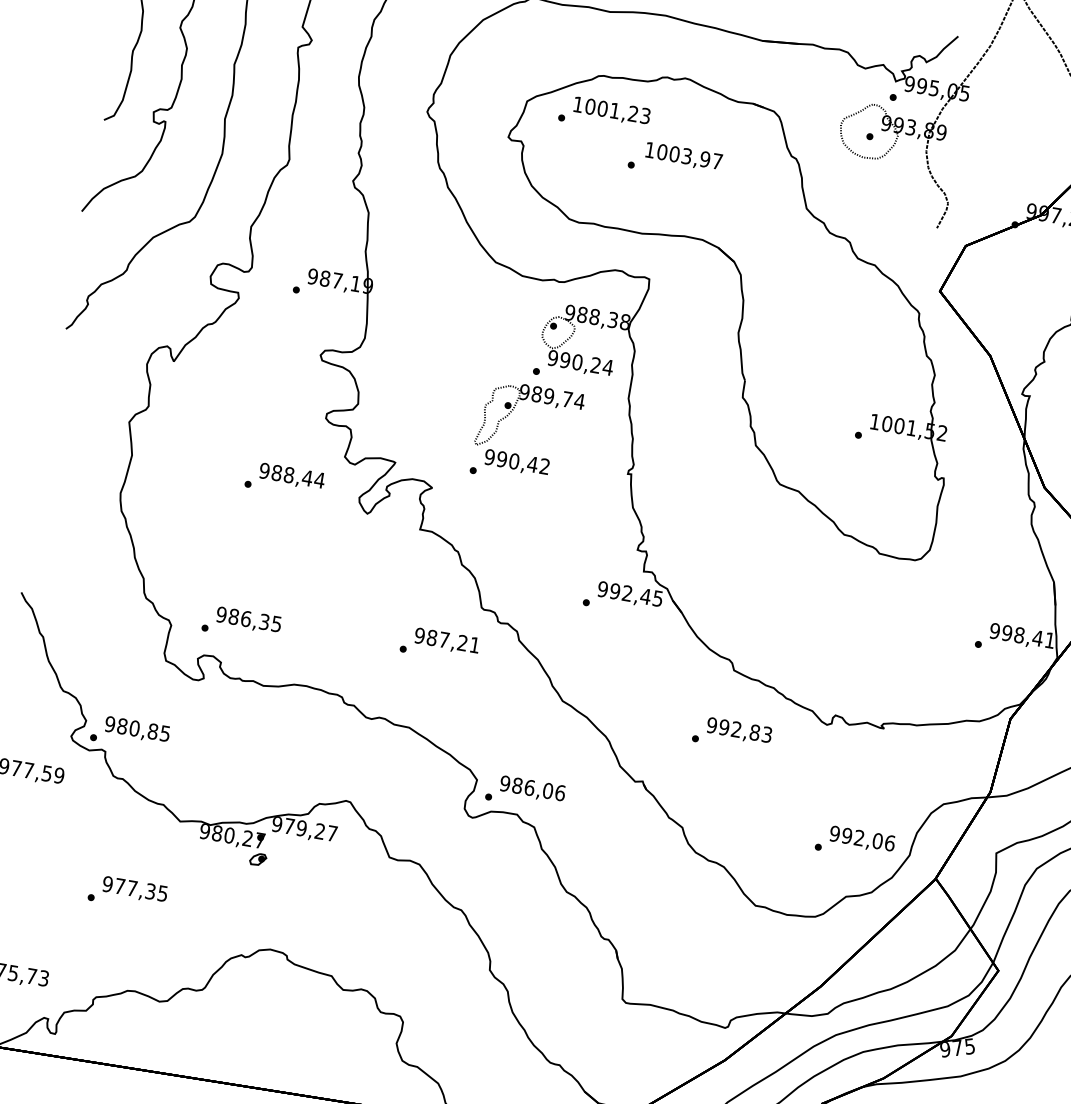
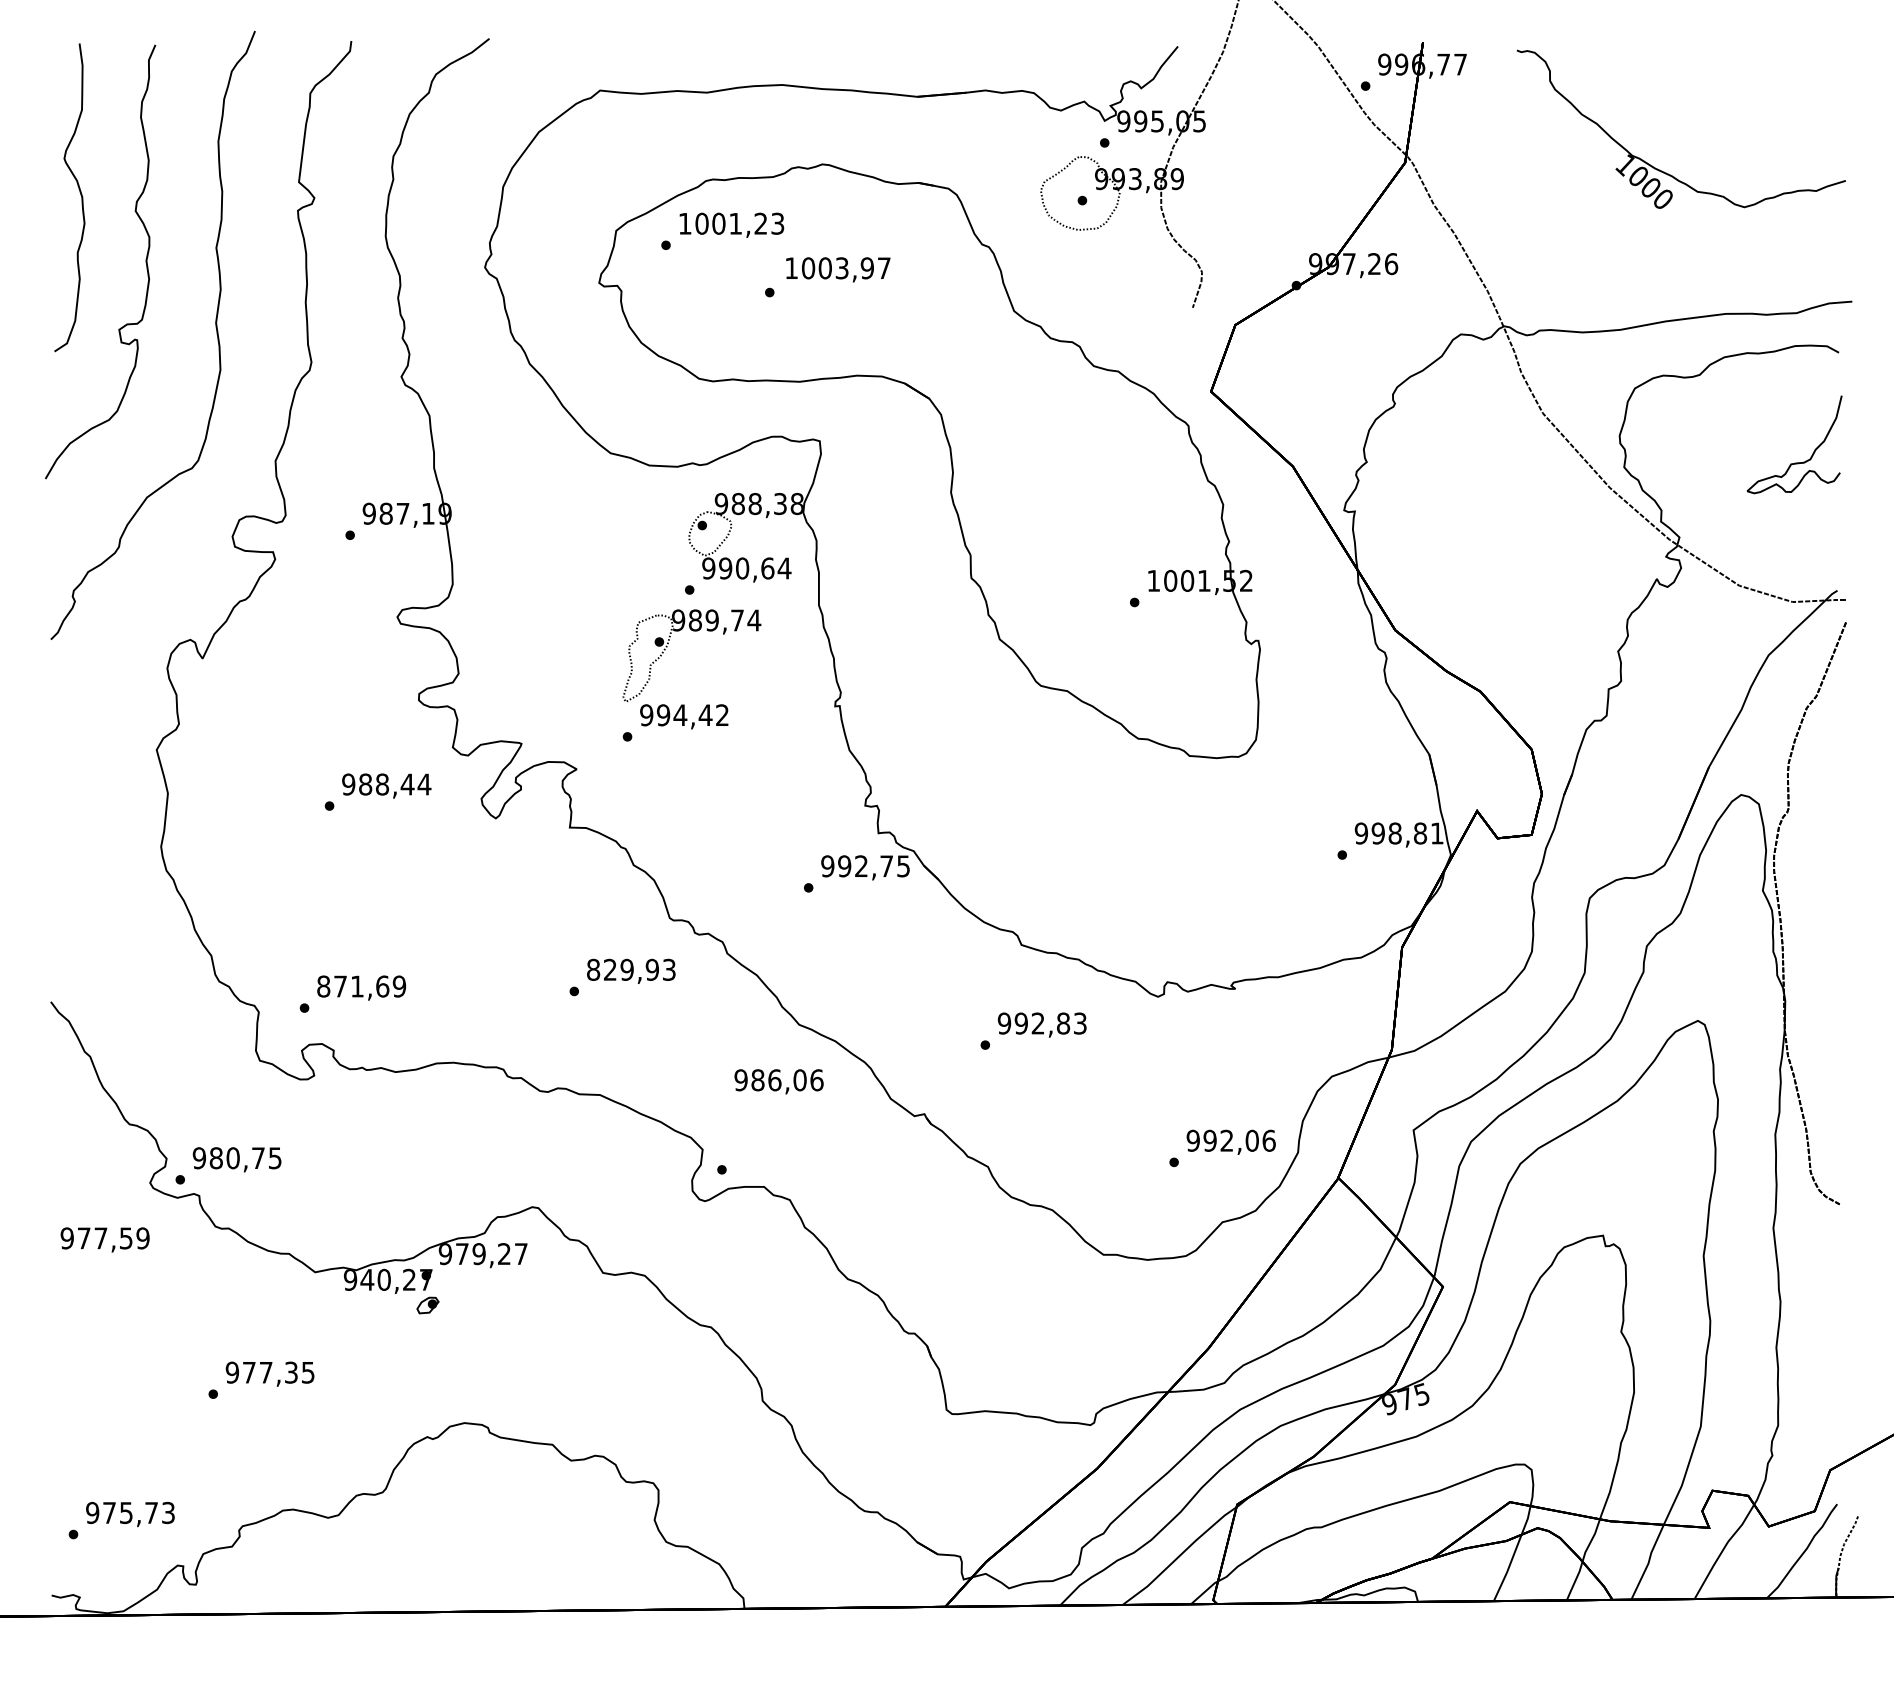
text: (595, 365) -> (767, 568), 990,24 -> 990,64
text: (514, 461) -> (680, 715), 990,42 -> 994,42
text: (645, 596) -> (886, 865), 992,45 -> 992,75
text: (249, 619) -> (361, 986), 986,35 -> 871,69
text: (1037, 638) -> (1420, 833), 998,41 -> 998,81
text: (446, 640) -> (630, 969), 987,21 -> 829,93
text: (153, 731) -> (258, 1158), 980,85 -> 980,75
text: (532, 789) -> (778, 1081), moved
text: (217, 833) -> (367, 1279), 980,27 -> 940,27

